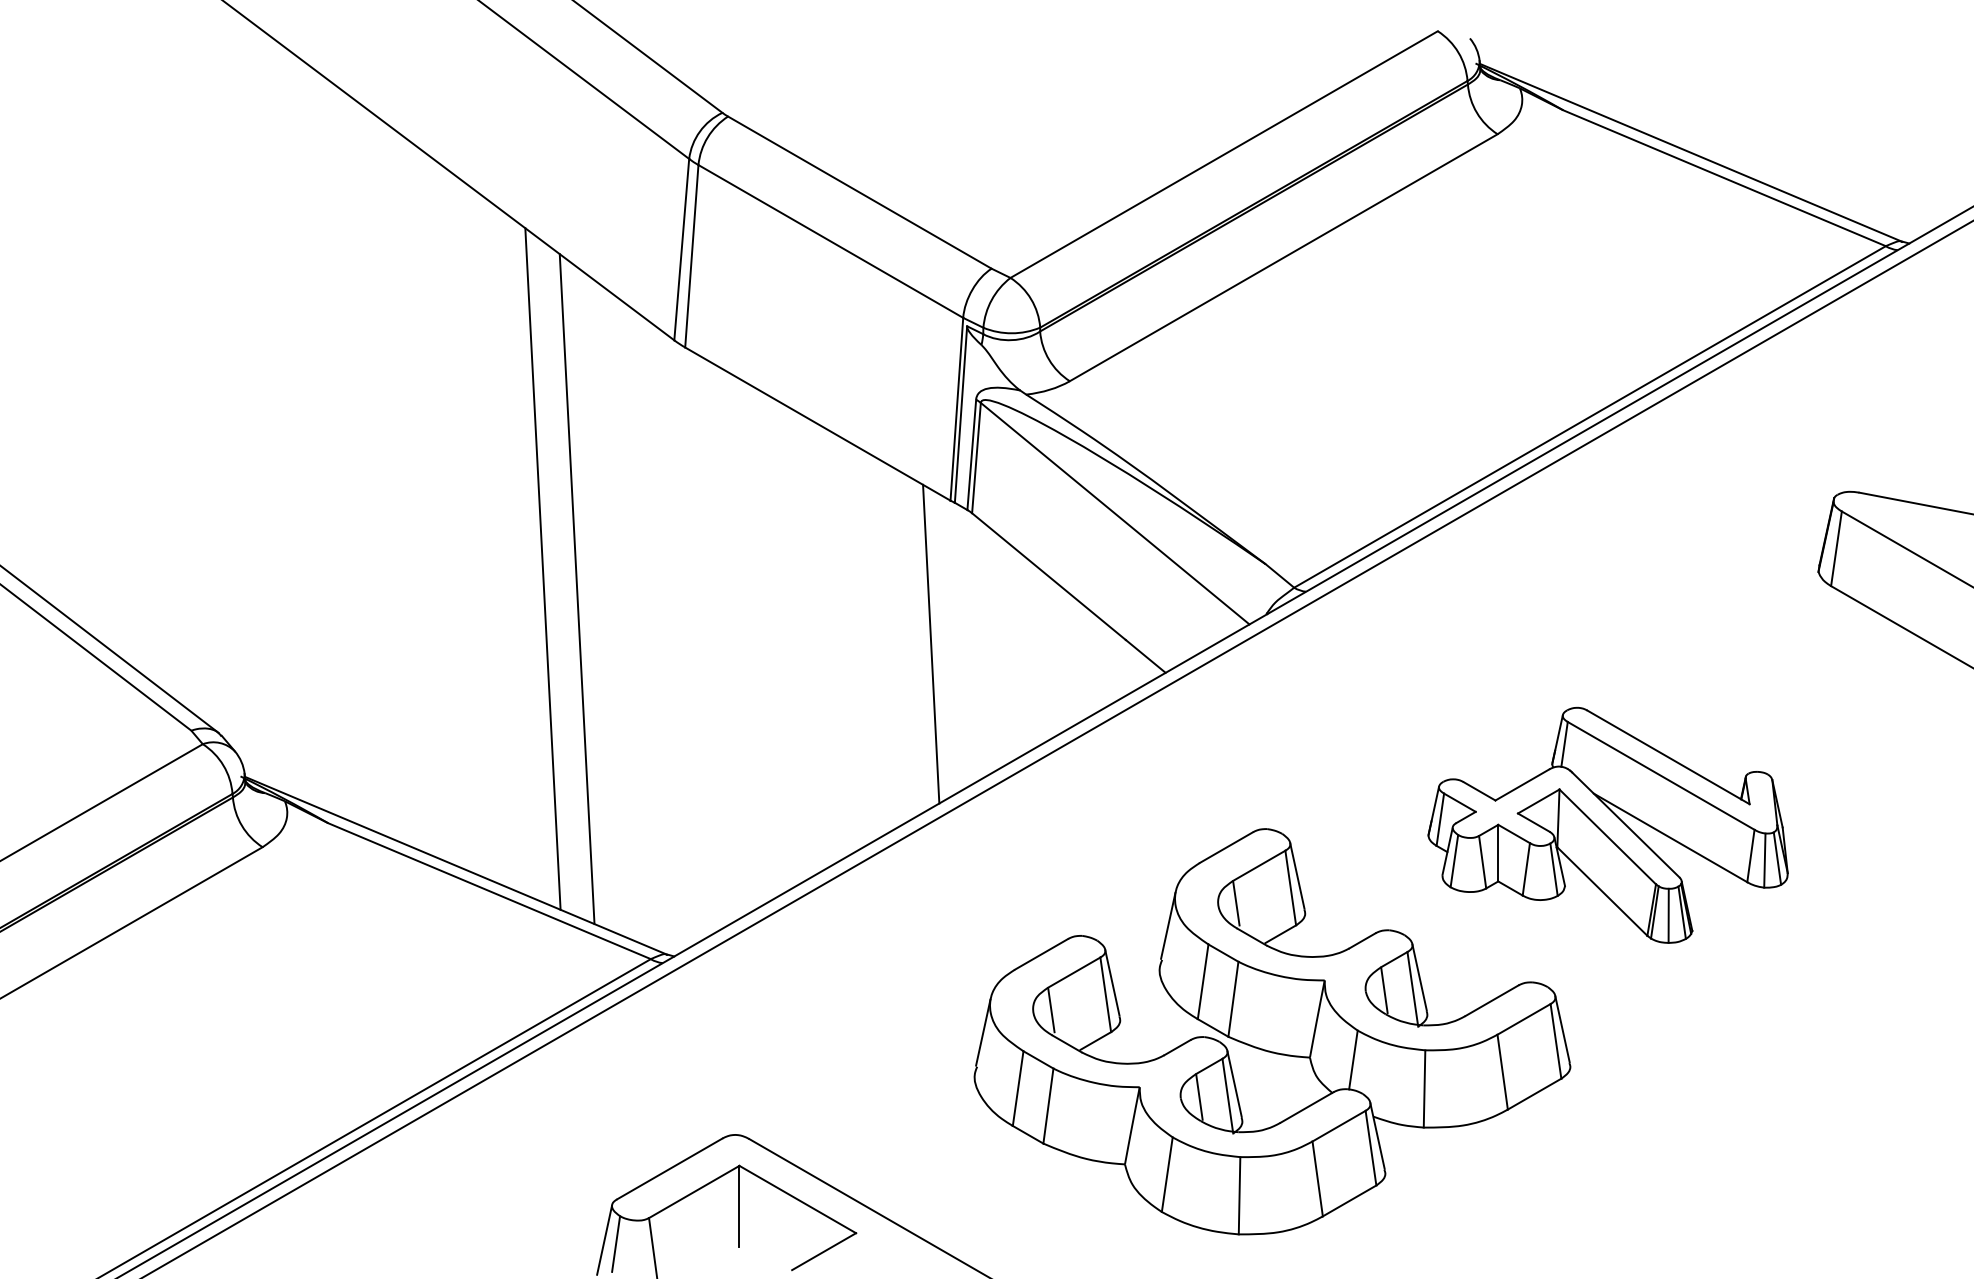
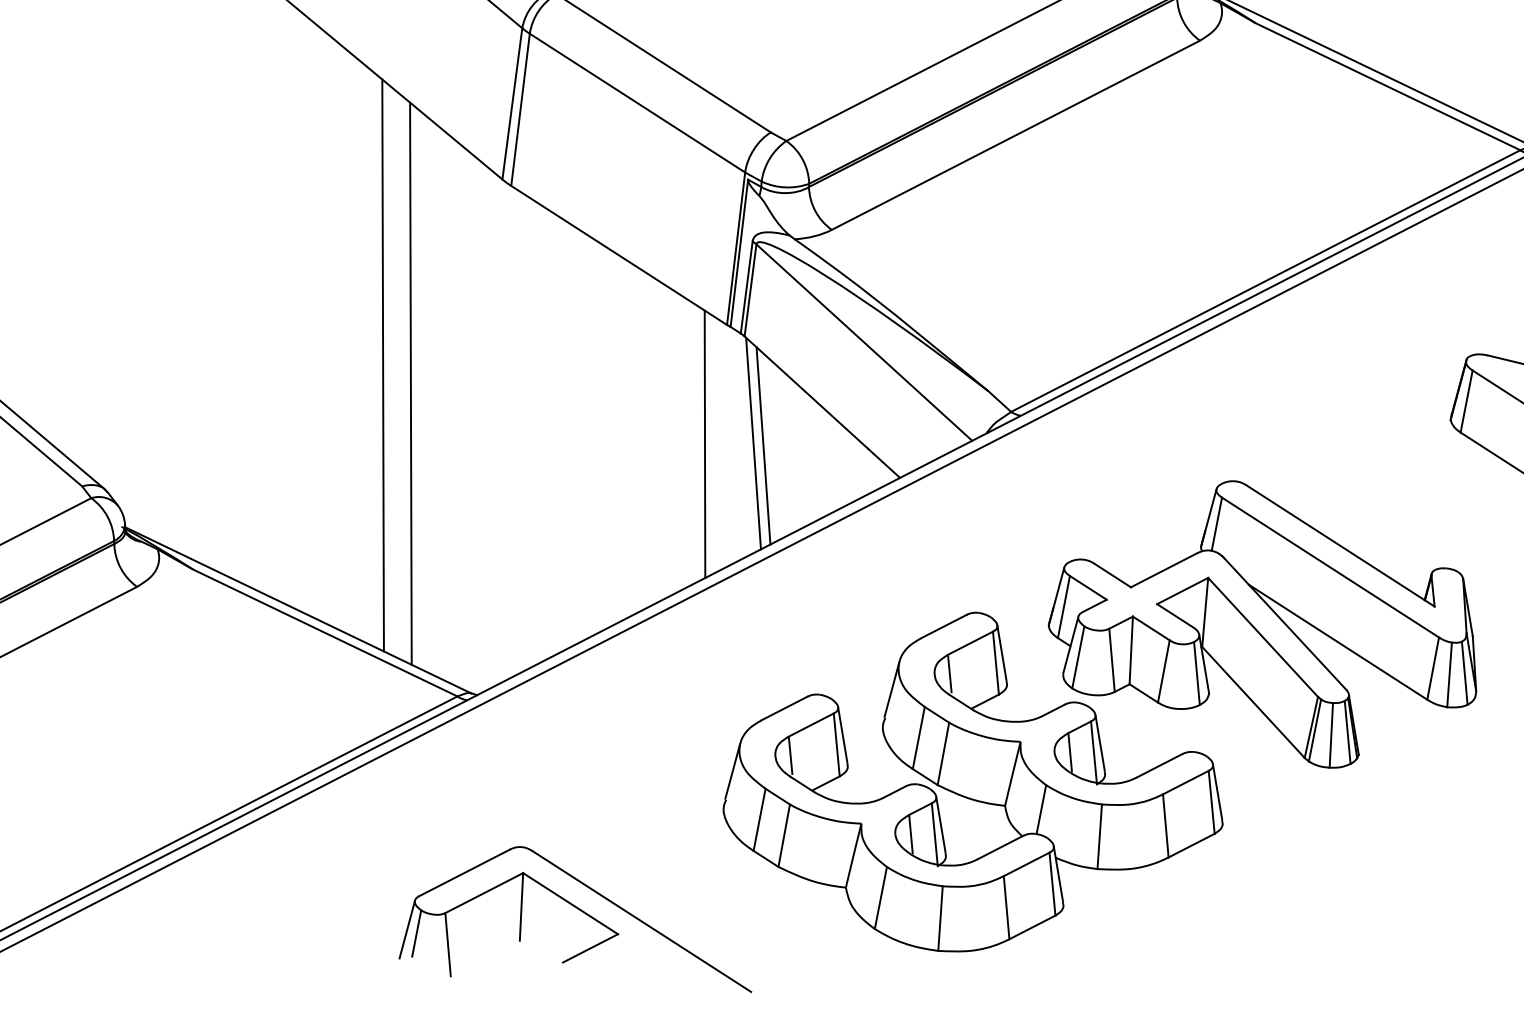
line: (988, 640) -> (753, 443), added
line: (1001, 642) -> (763, 445), added
part: (1607, 825) -> (1263, 623), size x1.43

